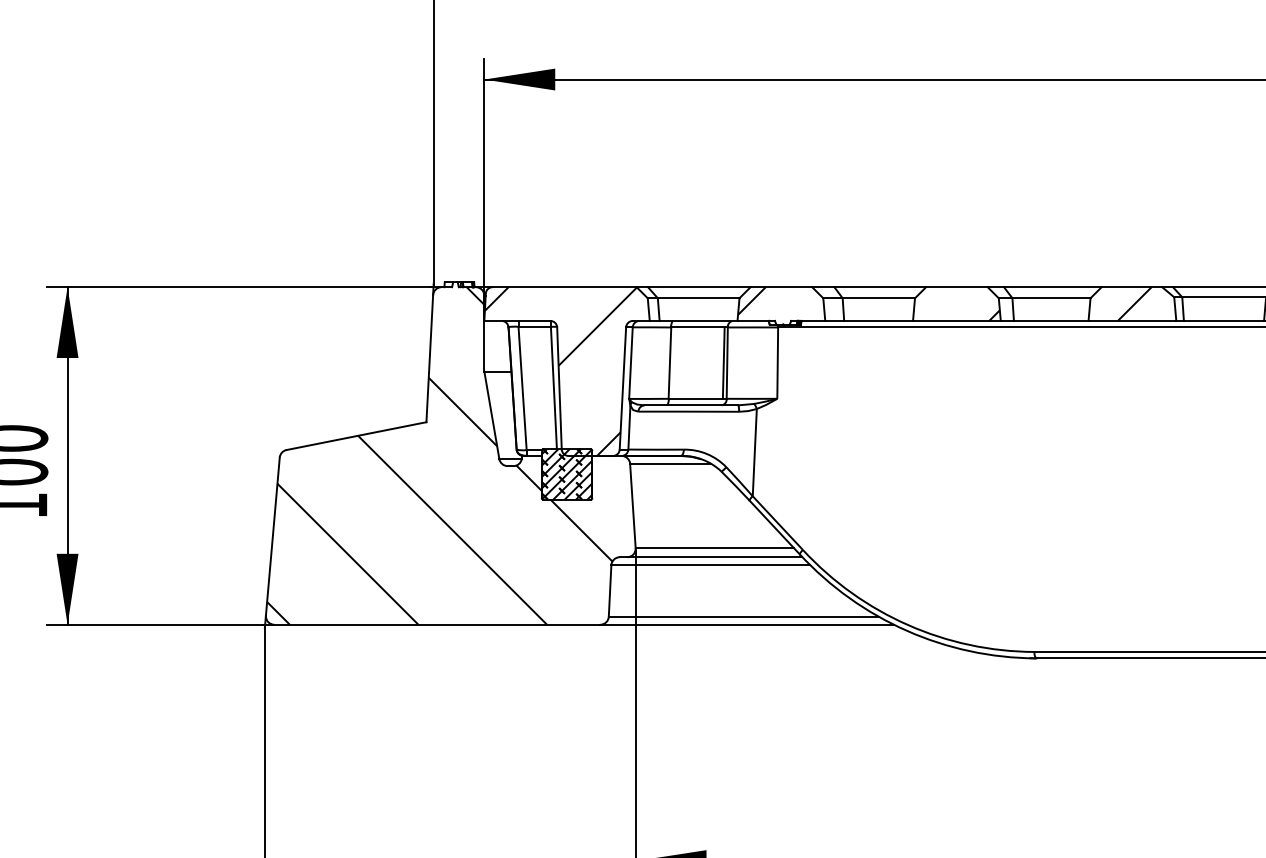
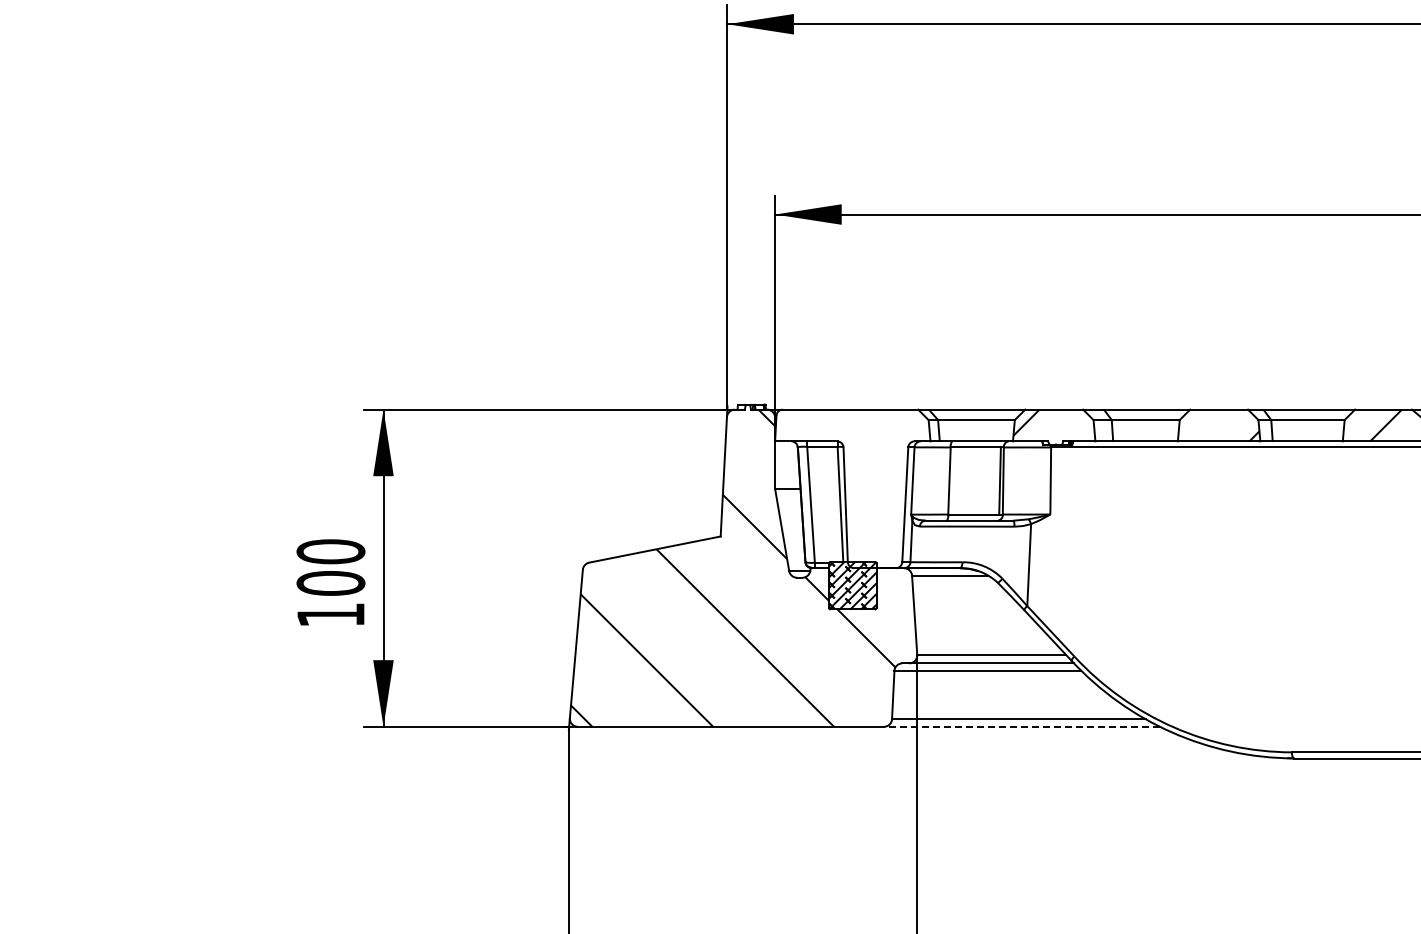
hatch: (560, 371) -> (846, 488), removed
line: (746, 624) -> (1021, 726), solid -> dashed

